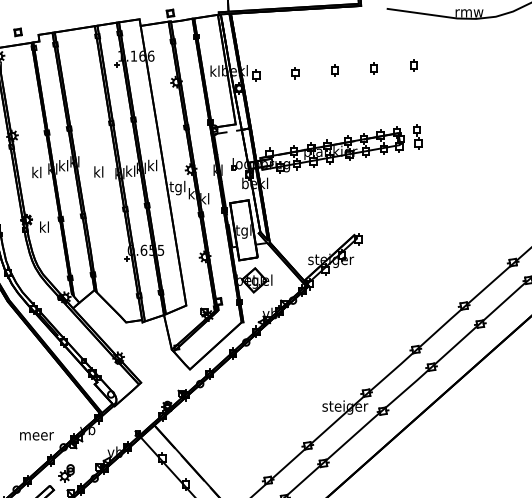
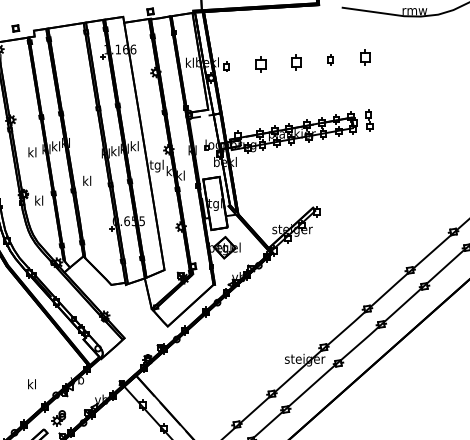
part: (413, 65) -> (365, 57), size x1.6
part: (334, 69) -> (295, 61), size x1.6
part: (294, 73) -> (260, 64), size x1.6
text: (99, 171) -> (87, 180), moved
text: (36, 435) -> (32, 384), meer -> kl

